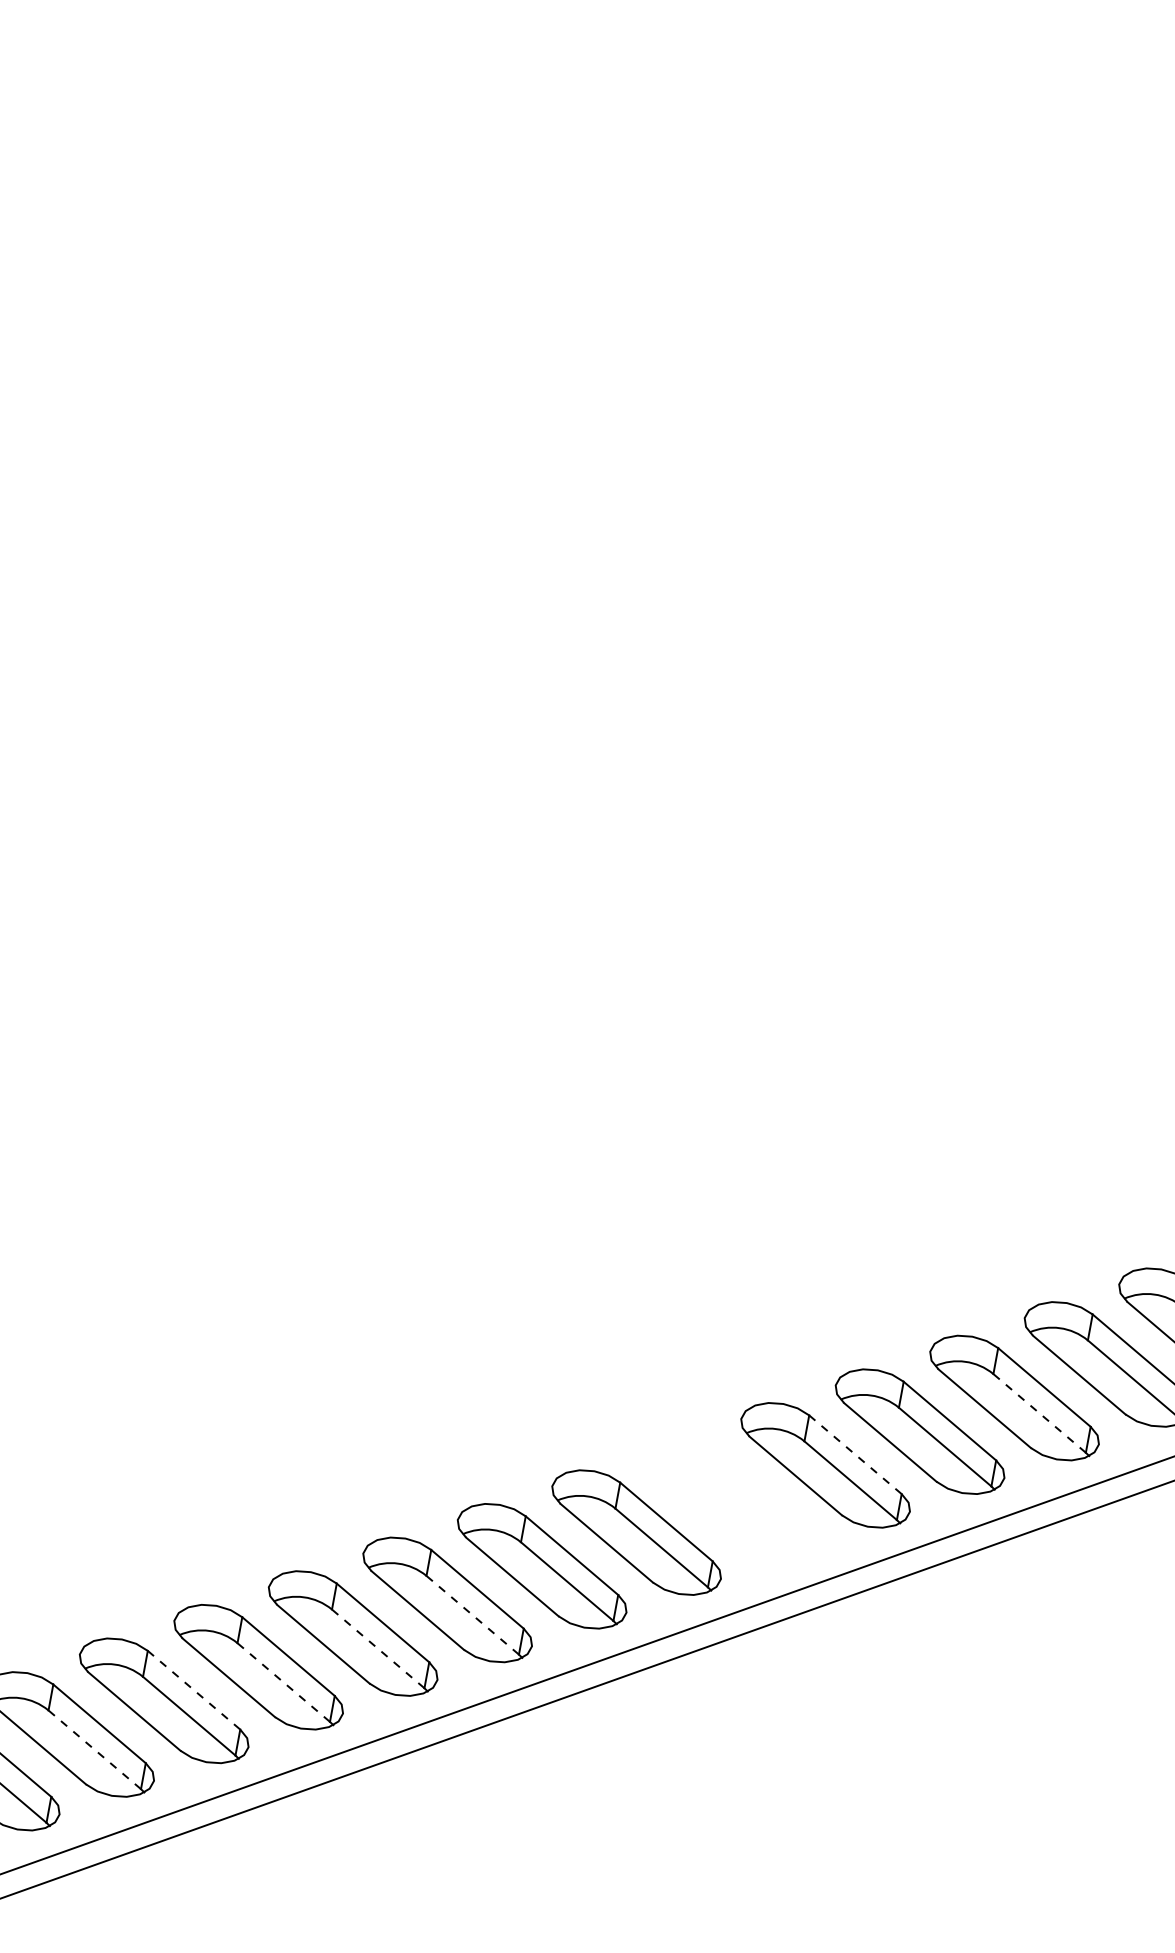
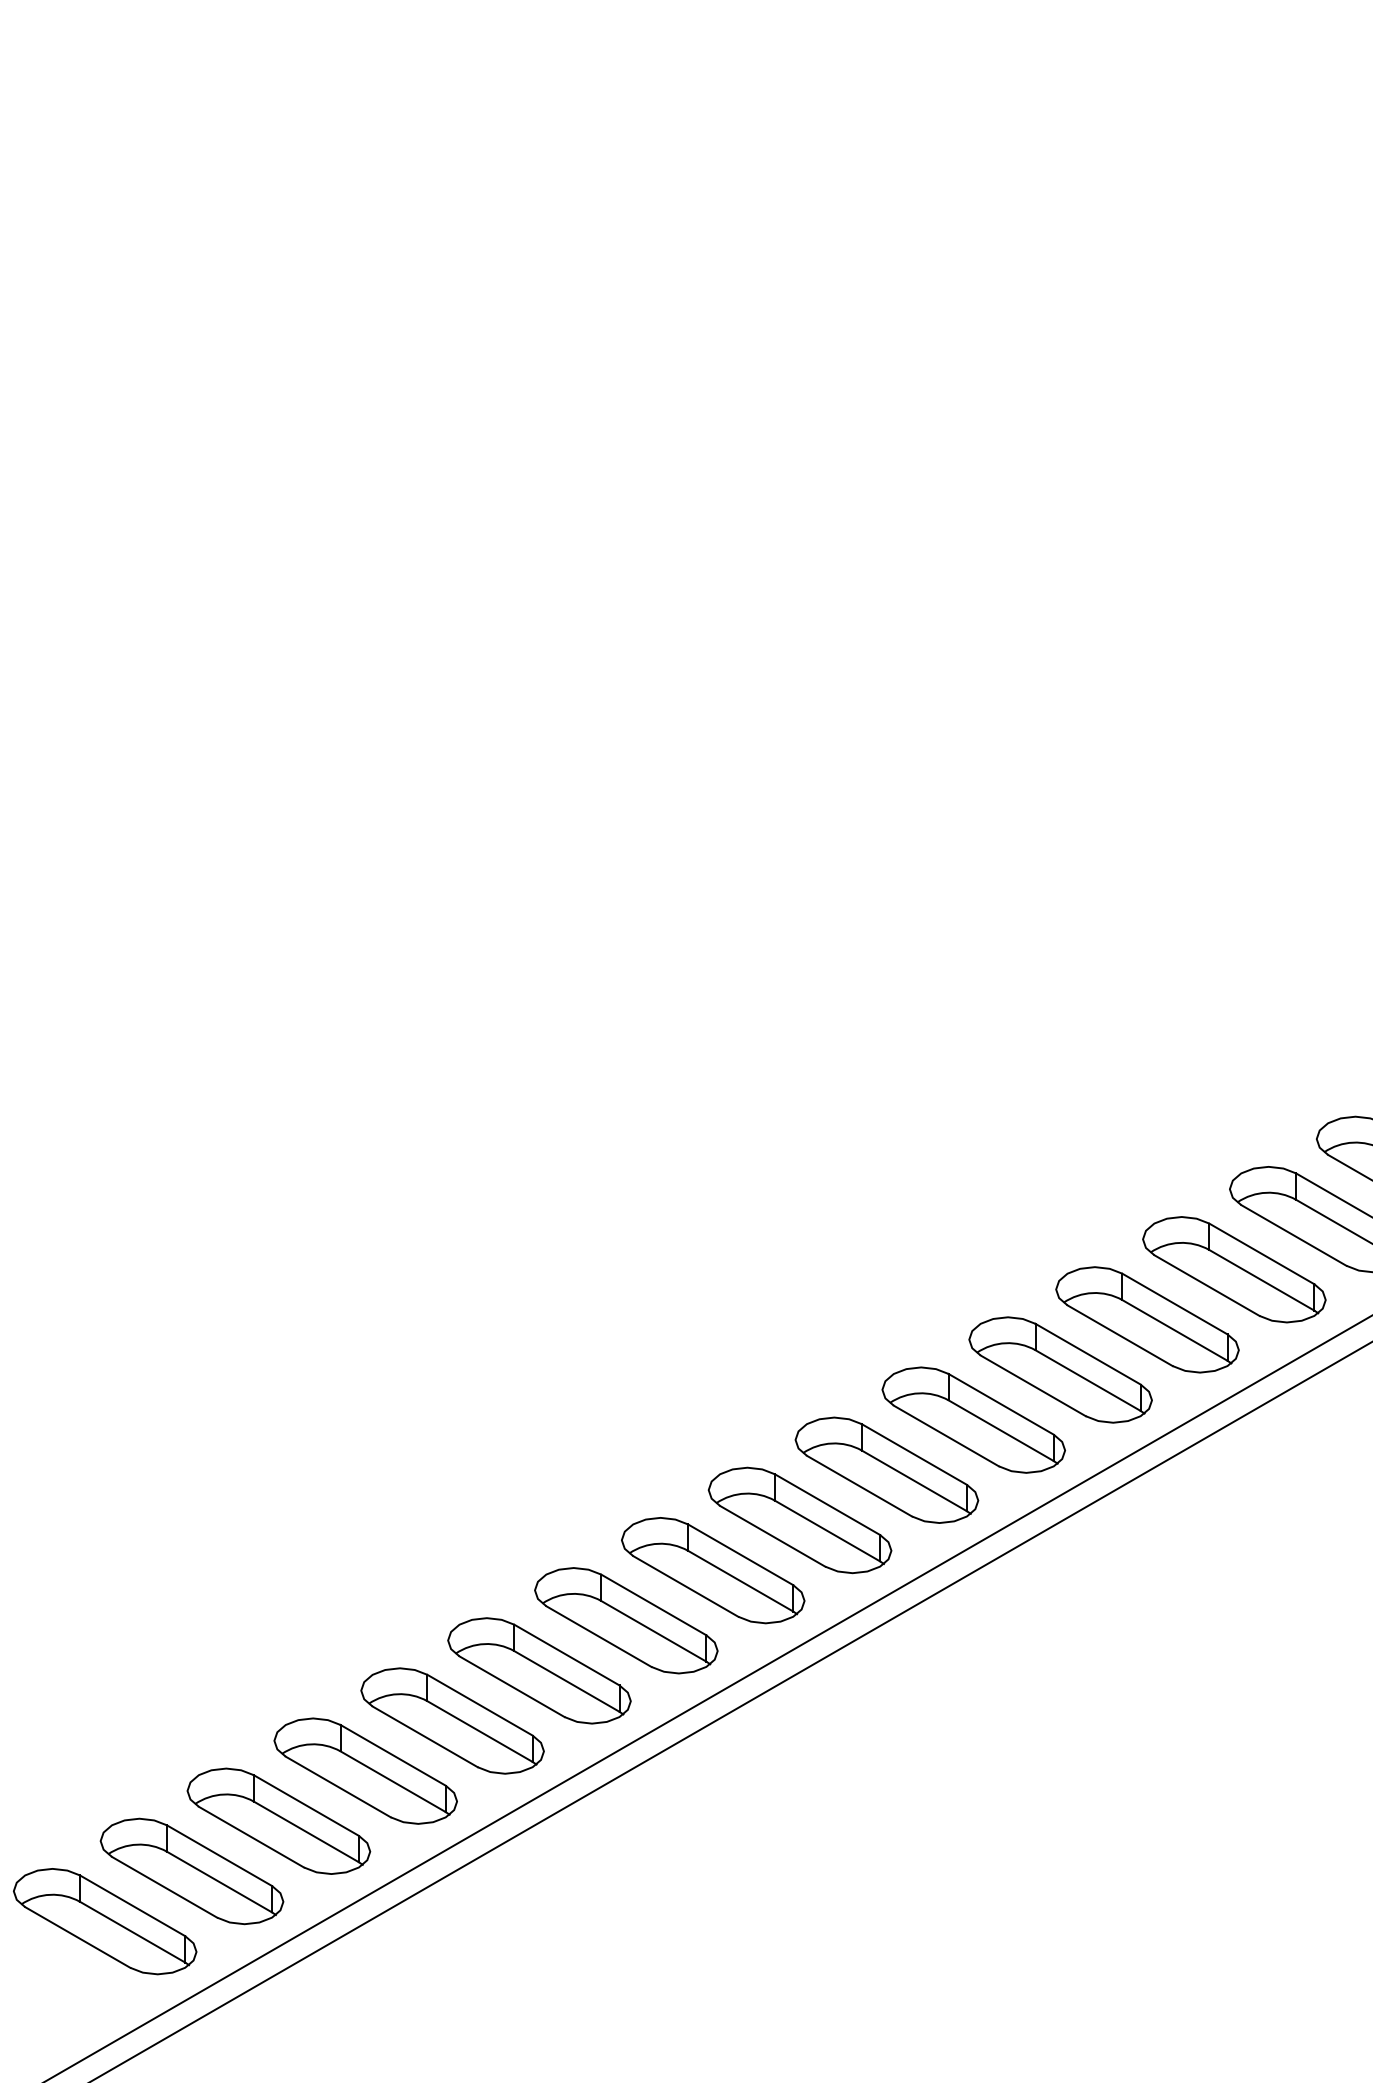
line: (1039, 1413) -> (1261, 1280), dashed -> solid
line: (855, 1455) -> (1088, 1354), dashed -> solid
part: (730, 1498) -> (973, 1419), added
line: (472, 1615) -> (740, 1581), dashed -> solid
line: (377, 1649) -> (653, 1631), dashed -> solid
line: (283, 1682) -> (566, 1681), dashed -> solid
line: (194, 1690) -> (480, 1705), dashed -> solid
line: (95, 1749) -> (393, 1781), dashed -> solid

